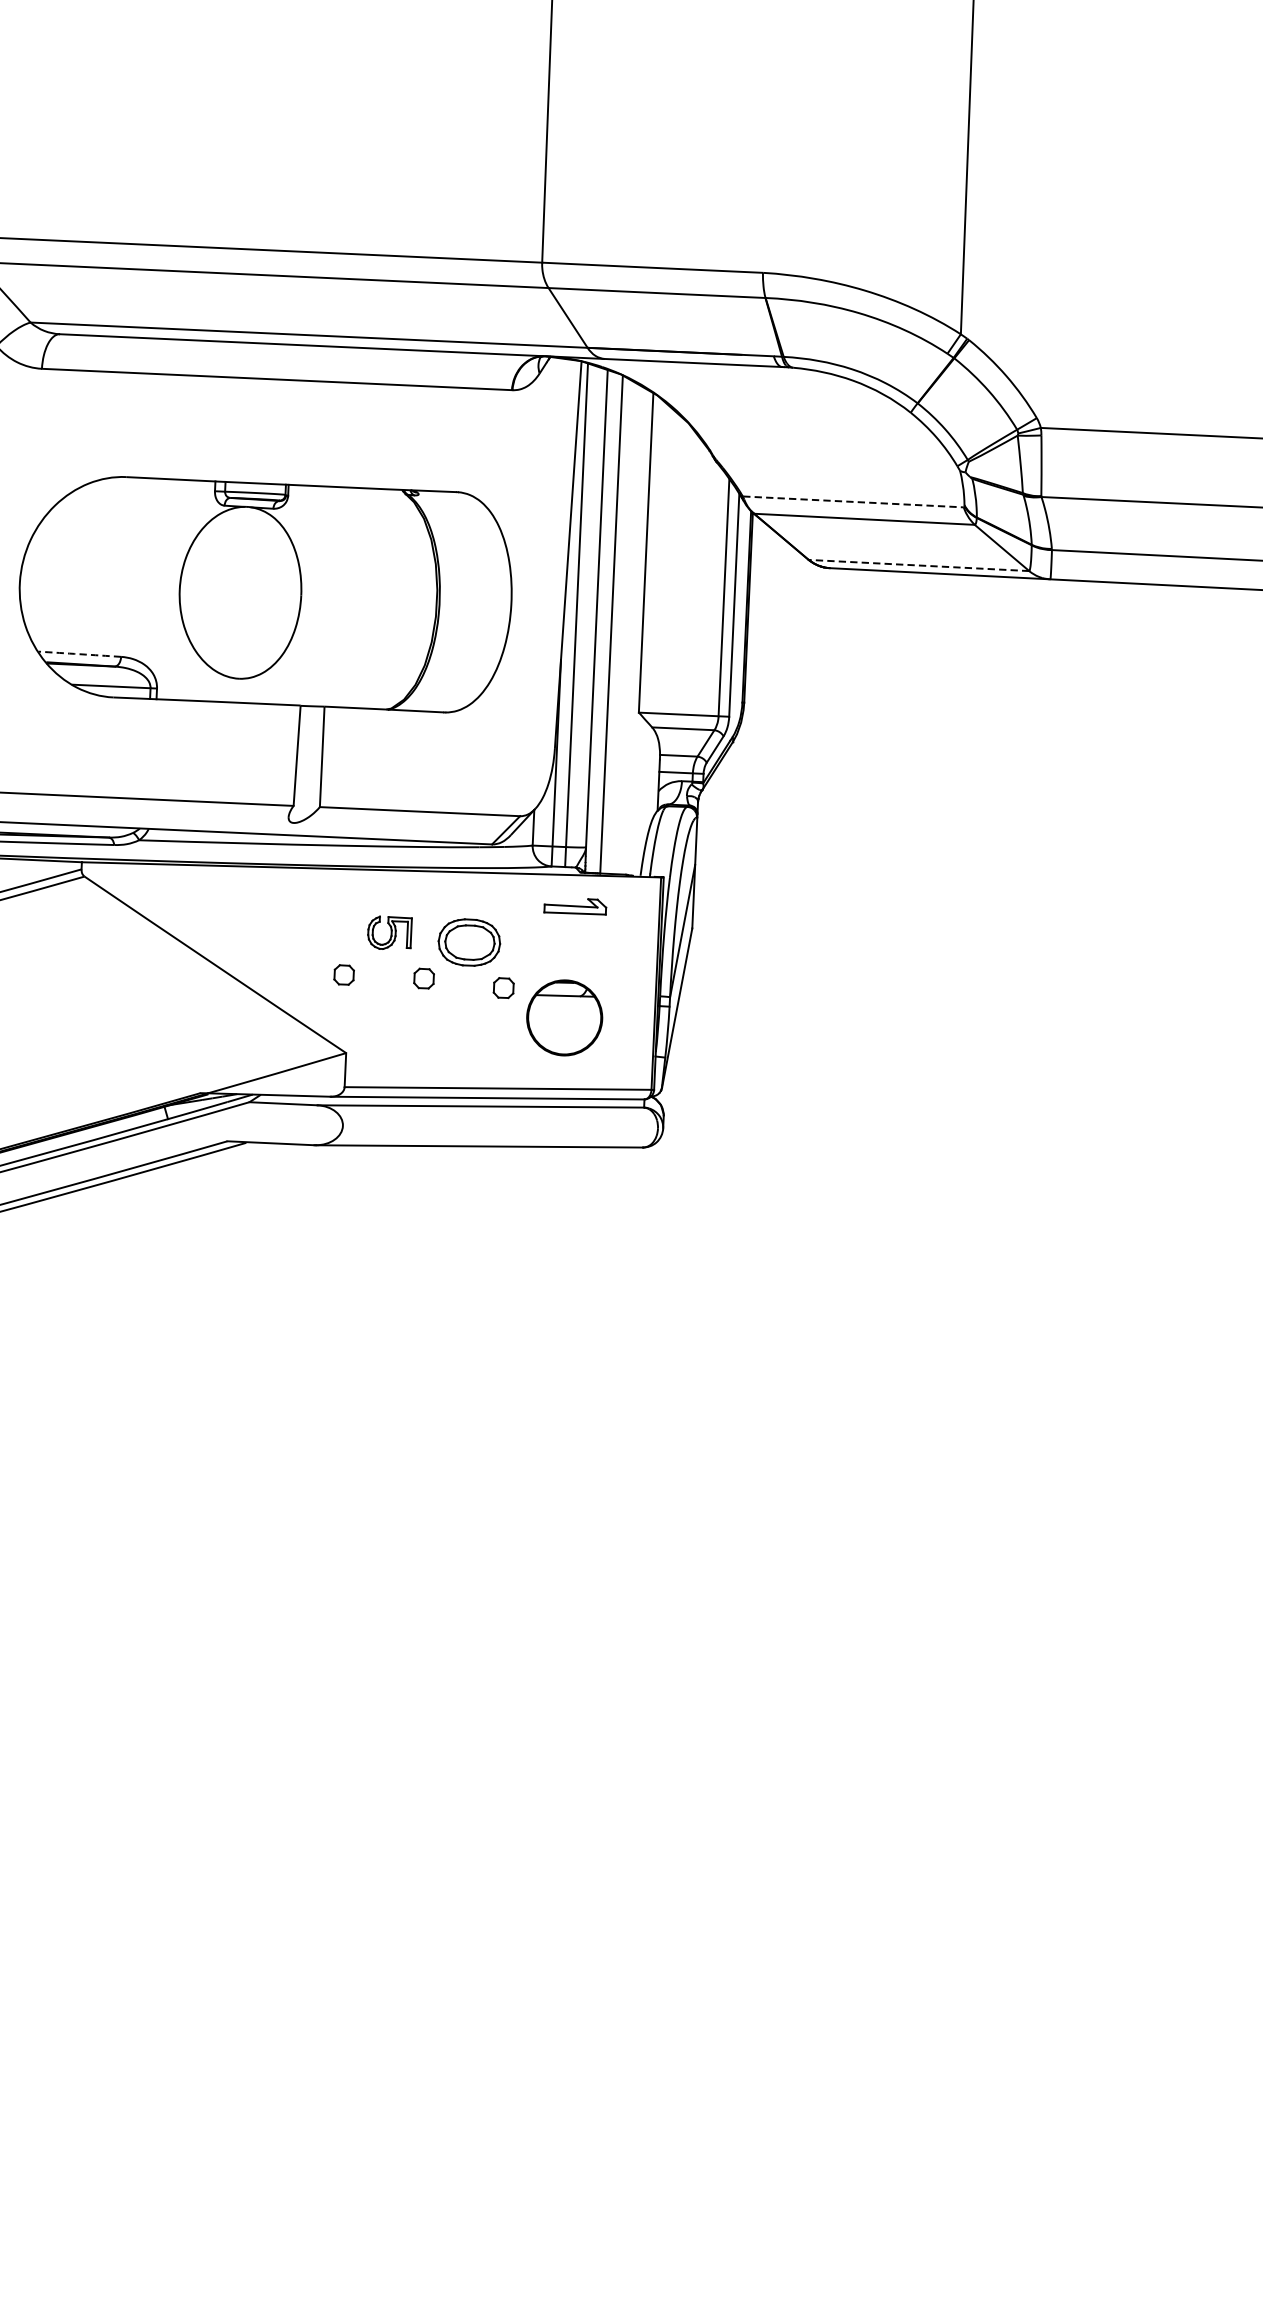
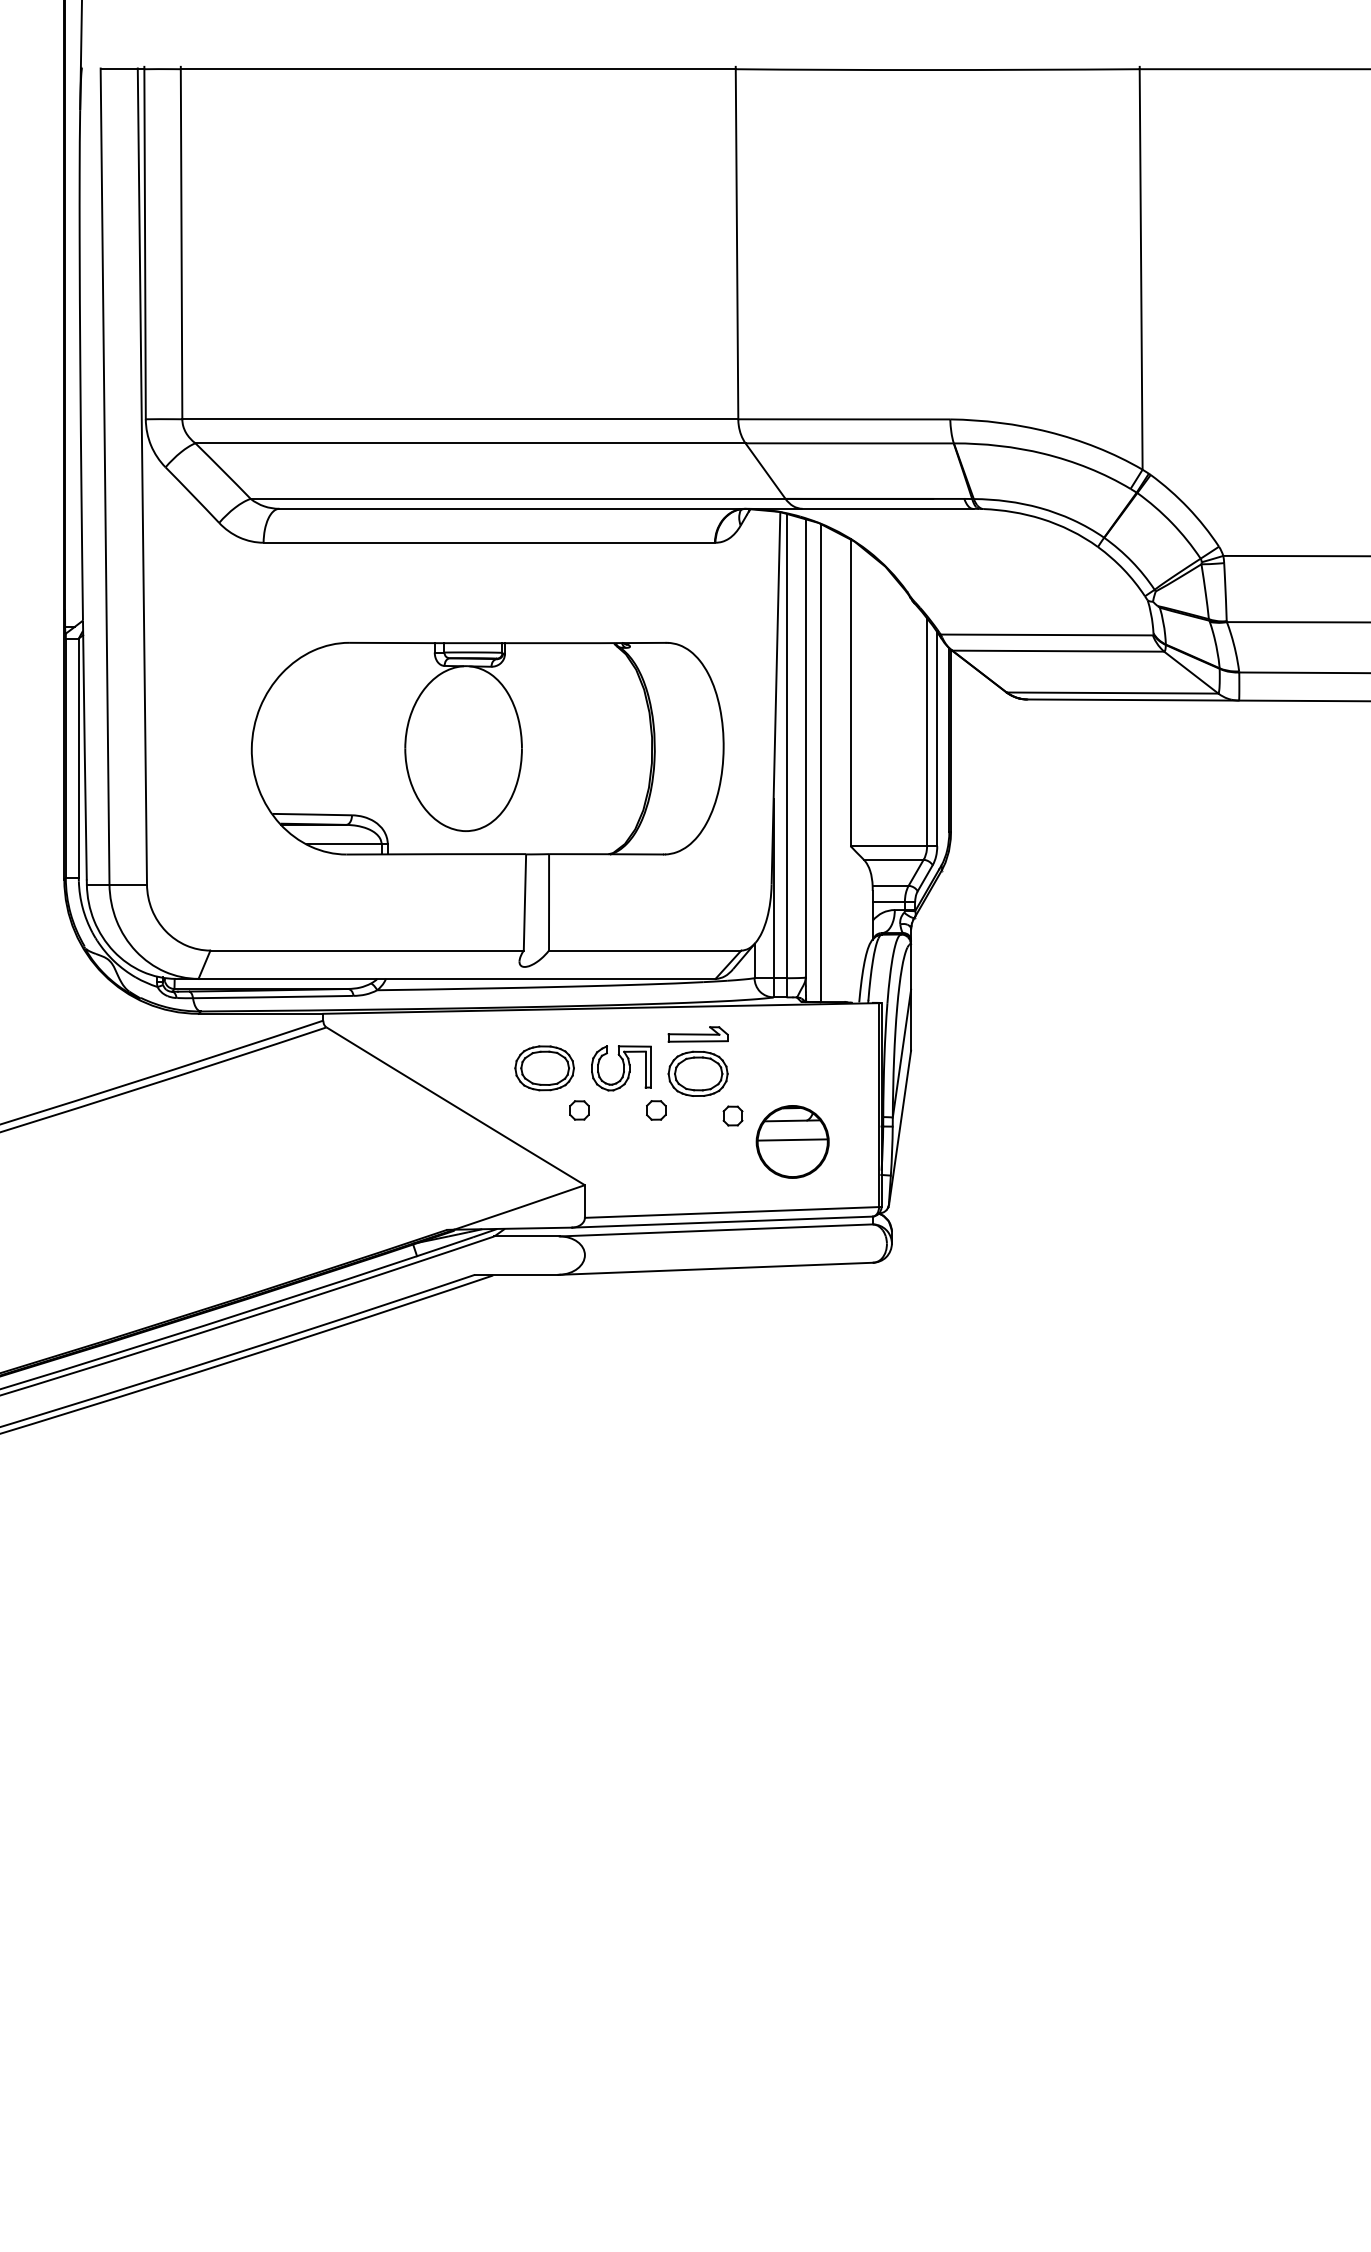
line: (854, 501) -> (1047, 634), dashed -> solid
line: (918, 565) -> (1112, 693), dashed -> solid
arc: (80, 654) -> (312, 814), dashed -> solid
part: (574, 906) -> (697, 1034), moved
part: (309, 929) -> (544, 1068), added
part: (389, 933) -> (621, 1068), size x1.43
line: (564, 1015) -> (792, 1139), added

